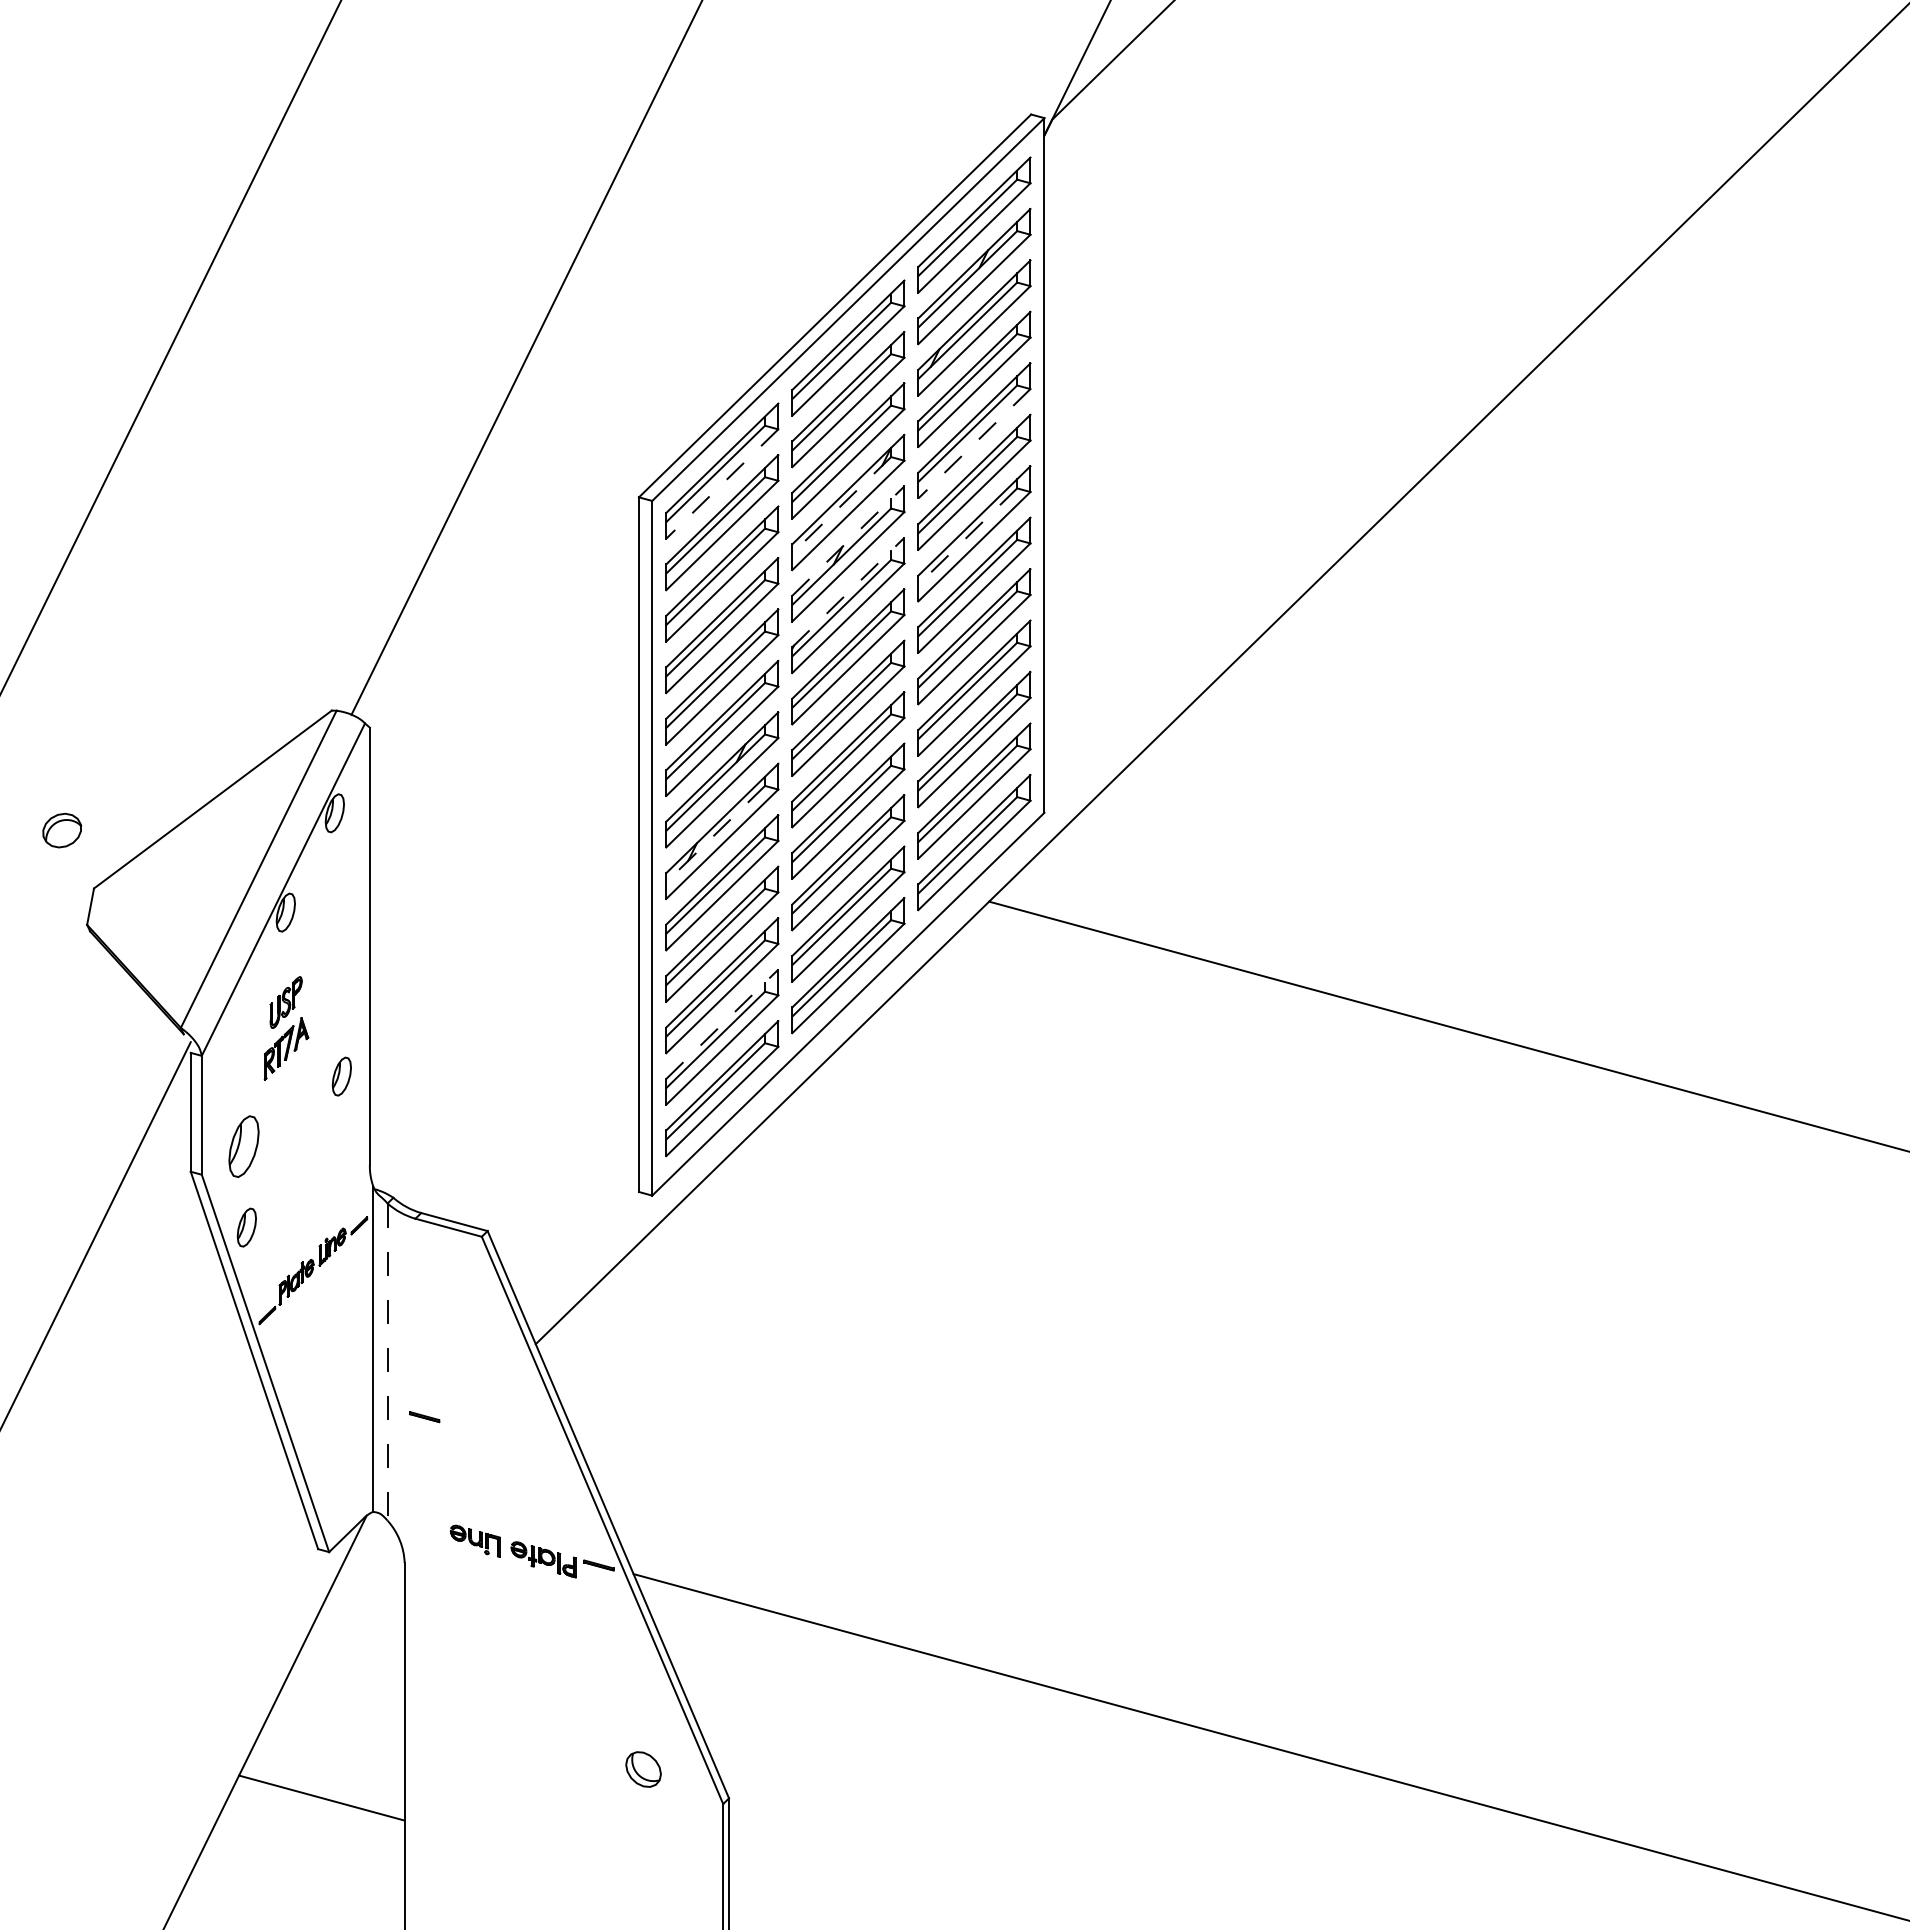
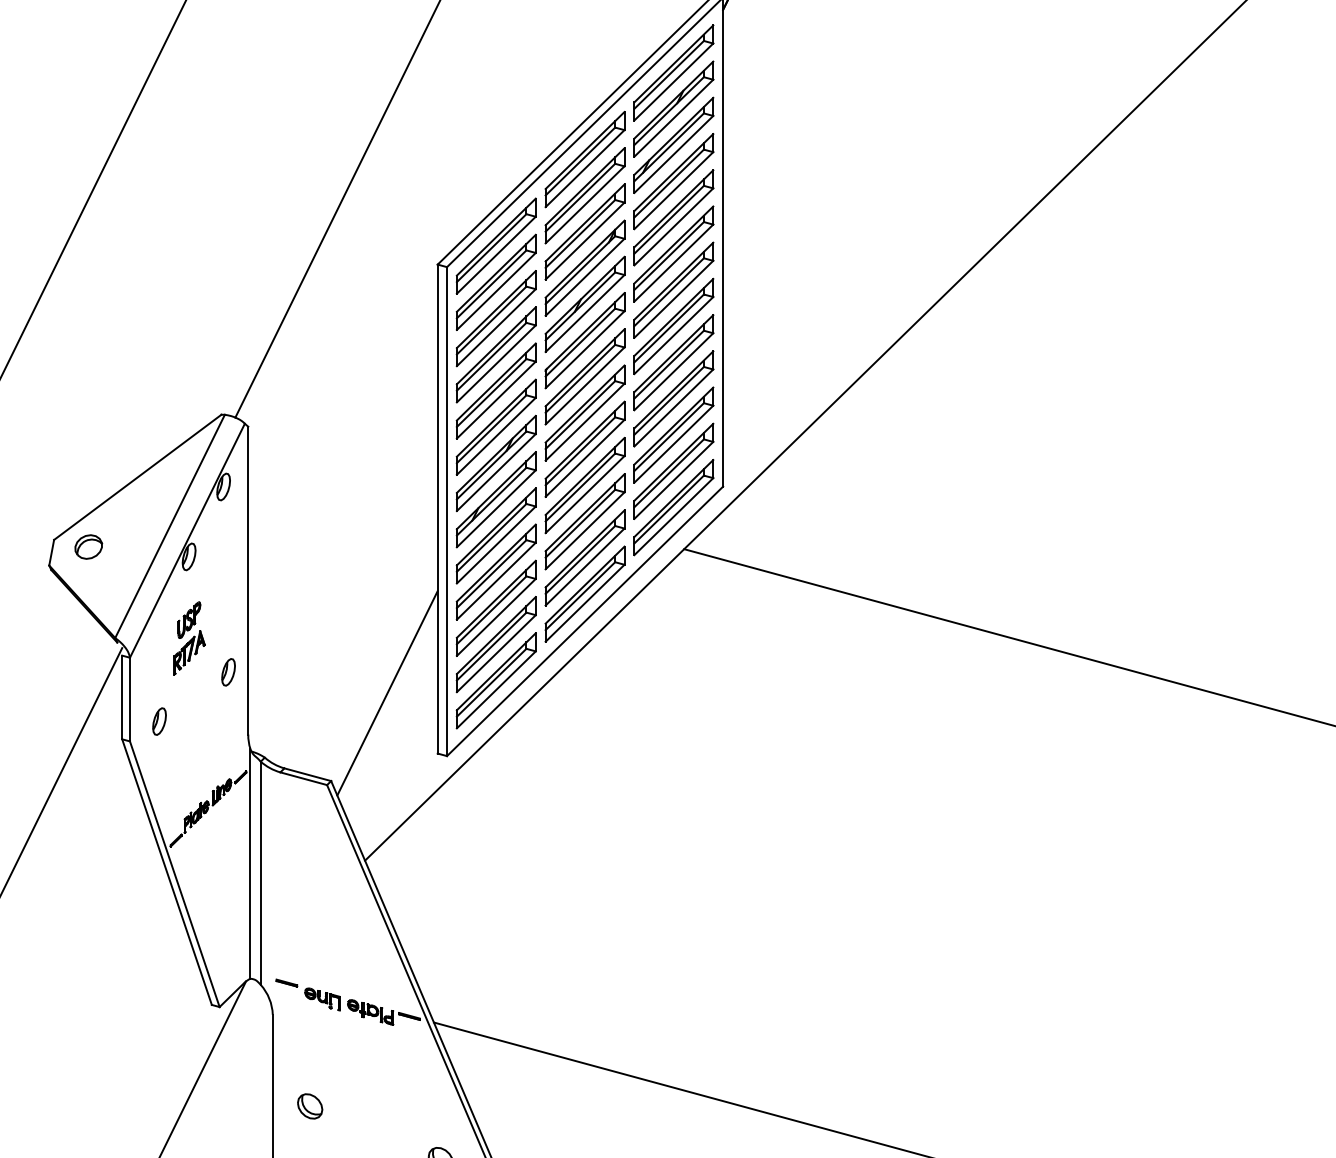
line: (974, 444) -> (673, 227), dashed -> solid
line: (721, 484) -> (495, 255), dashed -> solid
line: (841, 505) -> (580, 270), dashed -> solid
line: (967, 536) -> (668, 292), dashed -> solid
line: (848, 540) -> (585, 294), dashed -> solid
line: (848, 592) -> (585, 331), dashed -> solid
part: (62, 830) -> (88, 546), moved
line: (715, 834) -> (491, 501), dashed -> solid
line: (722, 1023) -> (496, 634), dashed -> solid
line: (567, 1106) -> (387, 693), added
part: (243, 1146) -> (159, 721), size x0.62
part: (246, 1227) -> (161, 778), removed
line: (387, 1362) -> (260, 873), dashed -> solid
part: (424, 1417) -> (286, 983), moved
part: (457, 1693) -> (309, 1106), added

